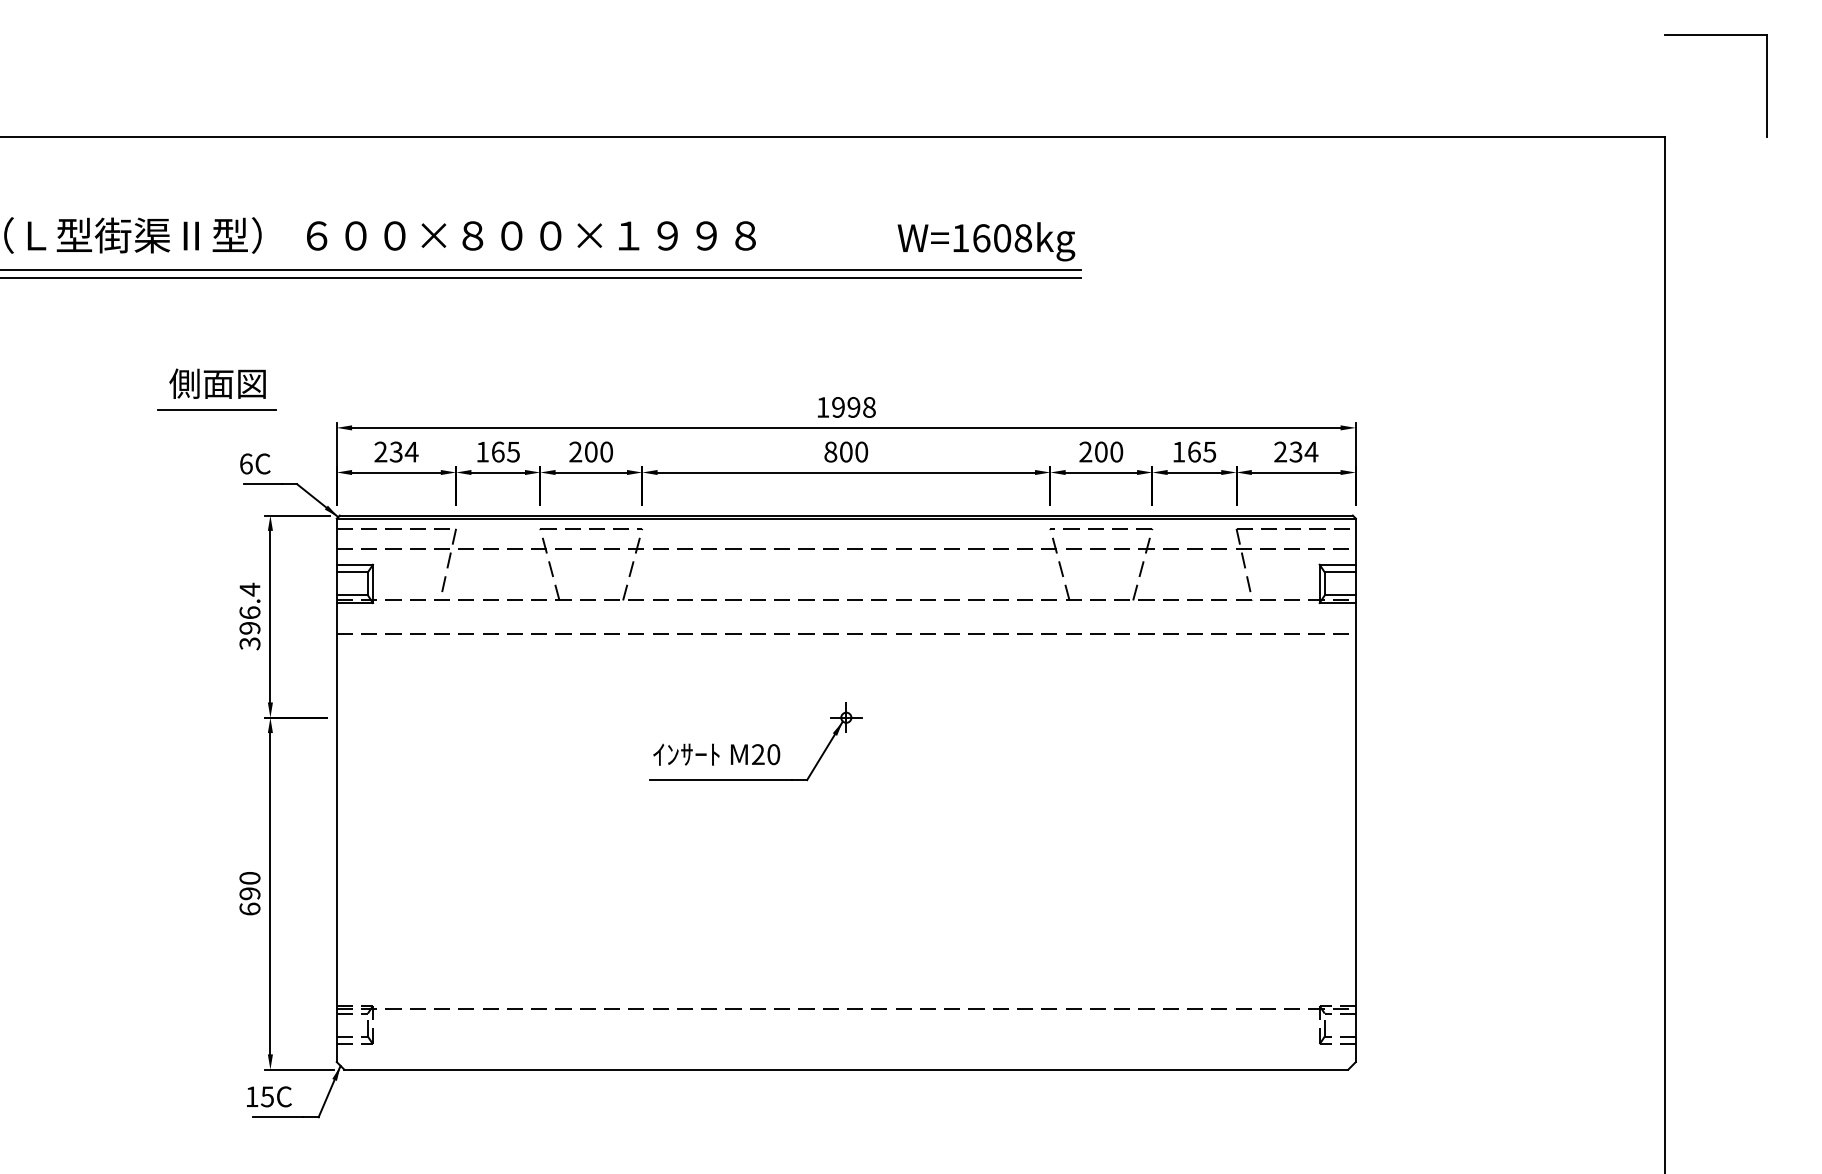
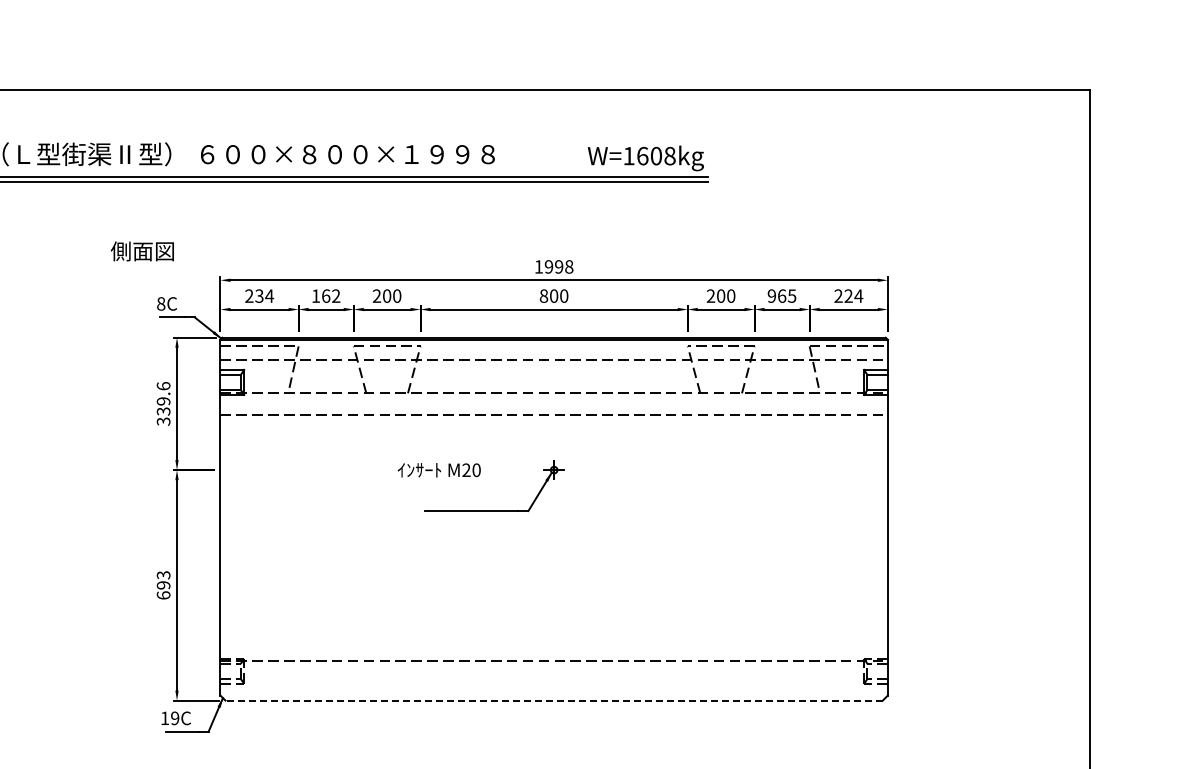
part: (1715, 35) -> (1123, 23), removed
line: (216, 409) -> (141, 268), removed
text: (513, 451) -> (336, 295), 165 -> 162
text: (1178, 451) -> (771, 295), 165 -> 965
text: (1295, 451) -> (848, 295), 234 -> 224
text: (246, 463) -> (161, 303), 6C -> 8C
text: (249, 608) -> (163, 398), 396.4 -> 339.6
text: (715, 754) -> (438, 470), moved
text: (249, 878) -> (163, 575), 690 -> 693
line: (846, 1069) -> (554, 700), solid -> dashed
text: (266, 1097) -> (174, 718), 15C -> 19C

